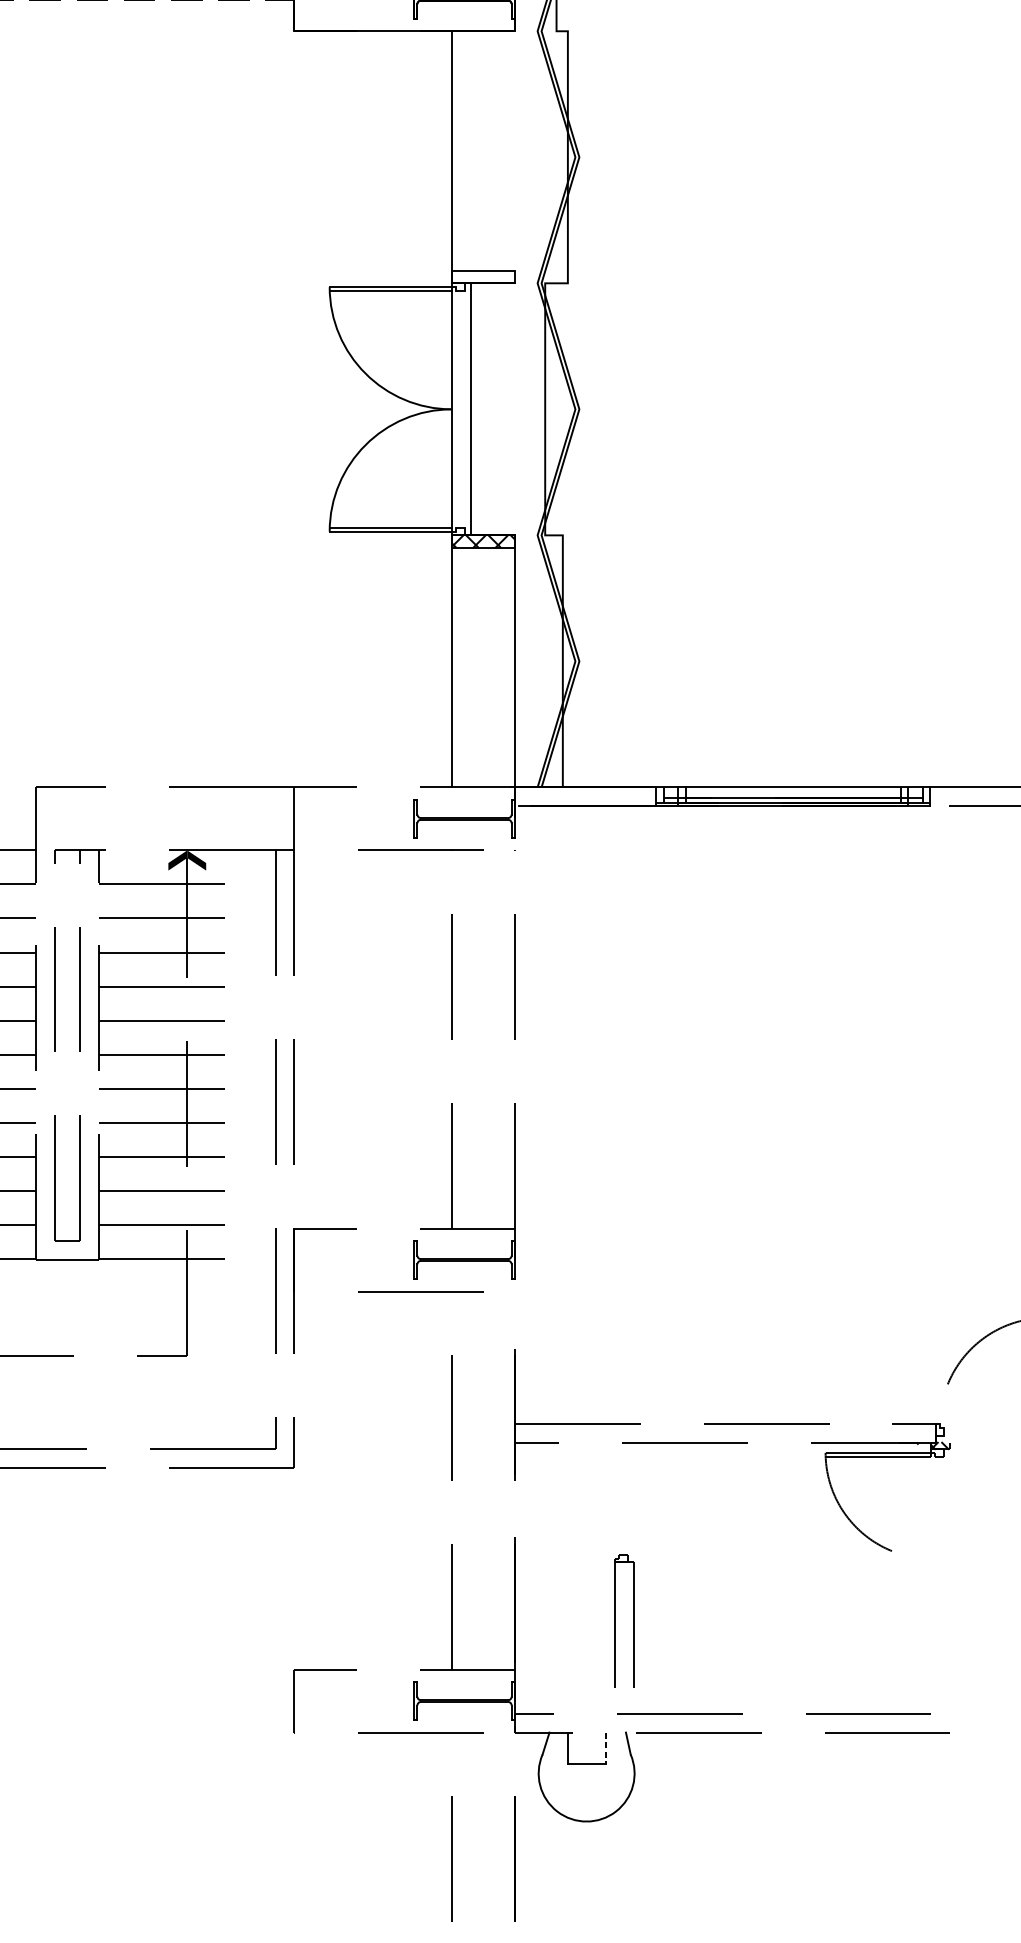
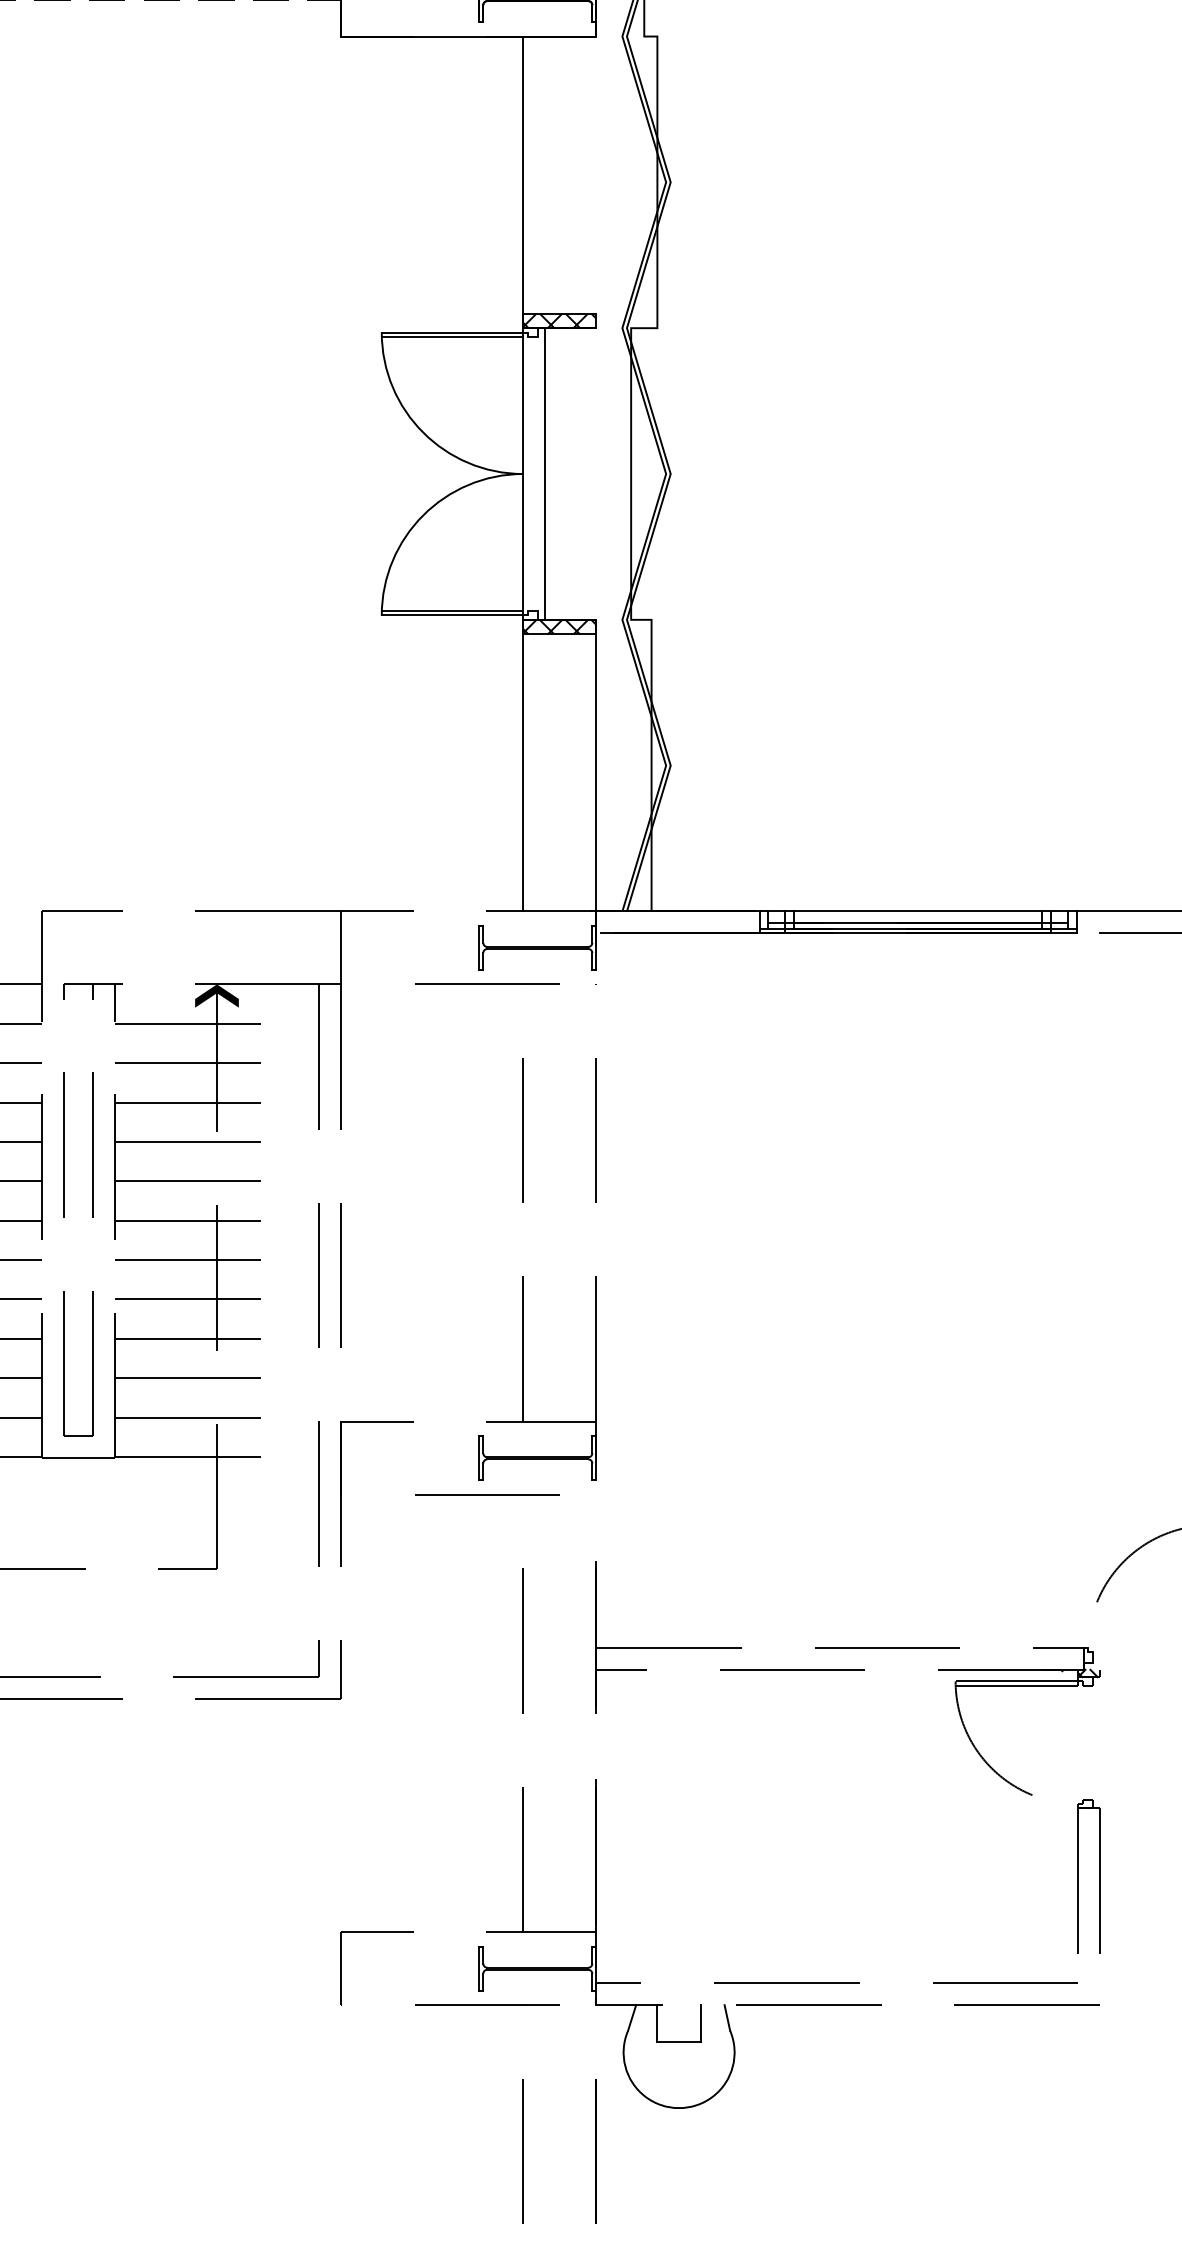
hatch: (483, 276) -> (559, 320), added
part: (615, 1621) -> (1078, 1876), moved
line: (605, 1748) -> (700, 2023), dashed -> solid

